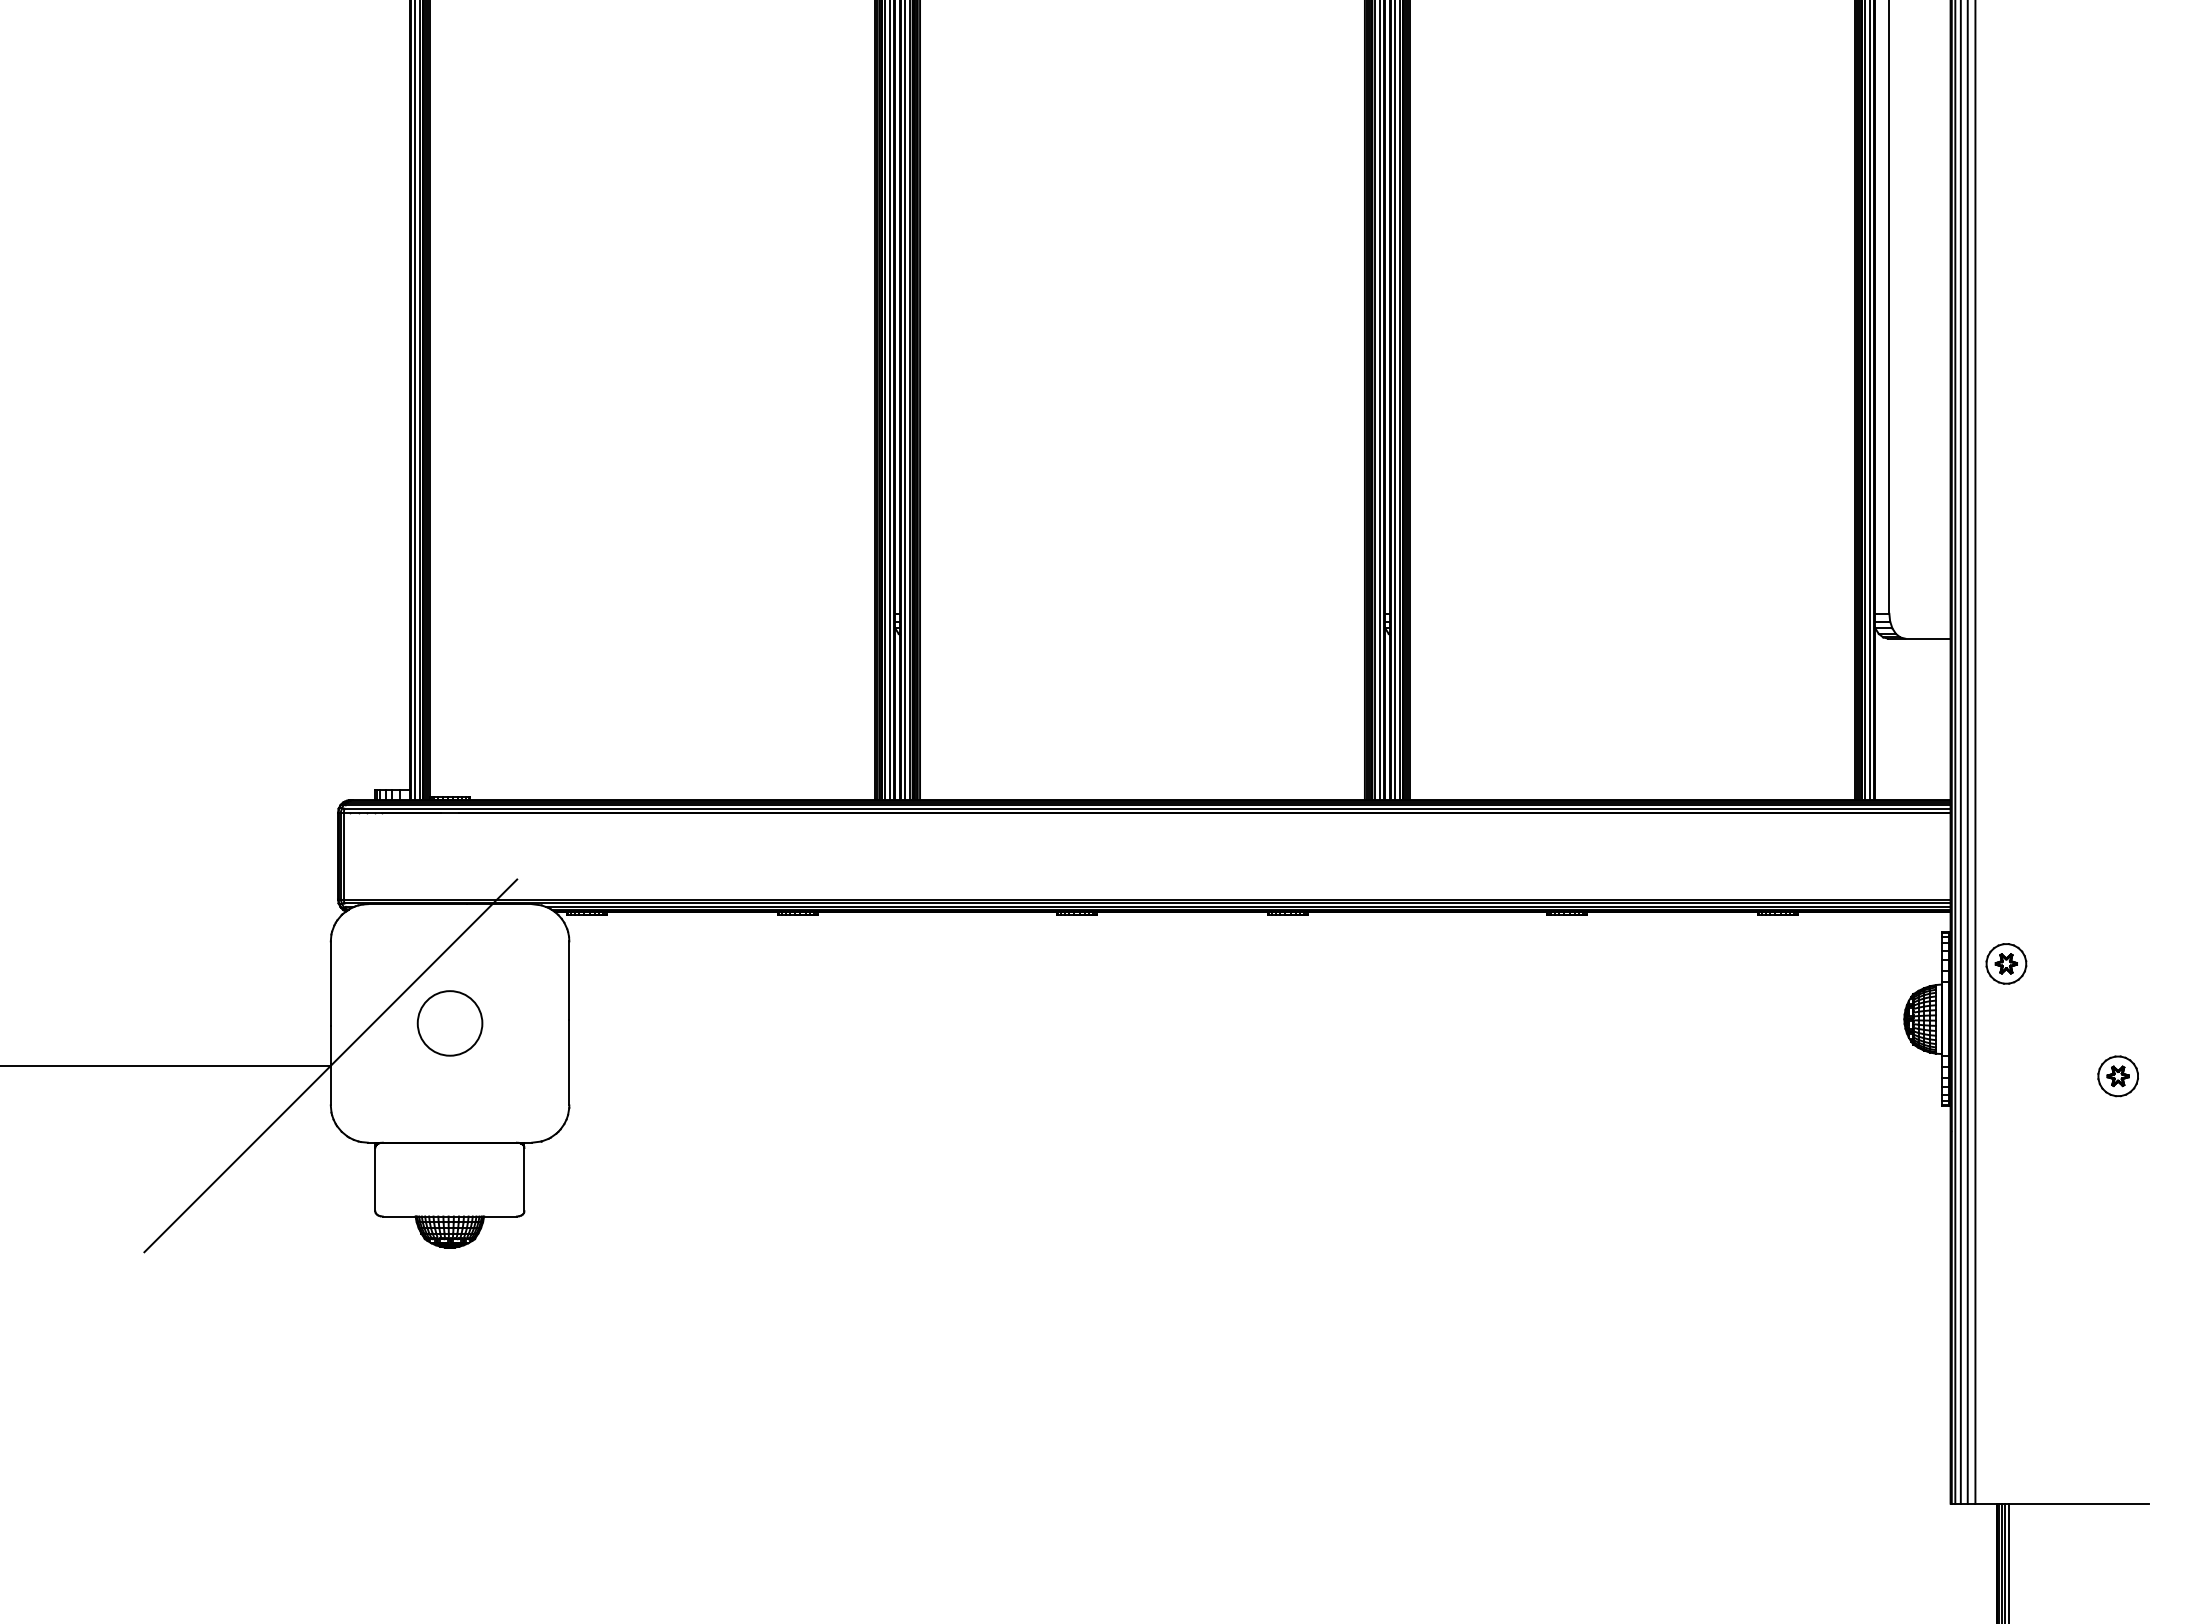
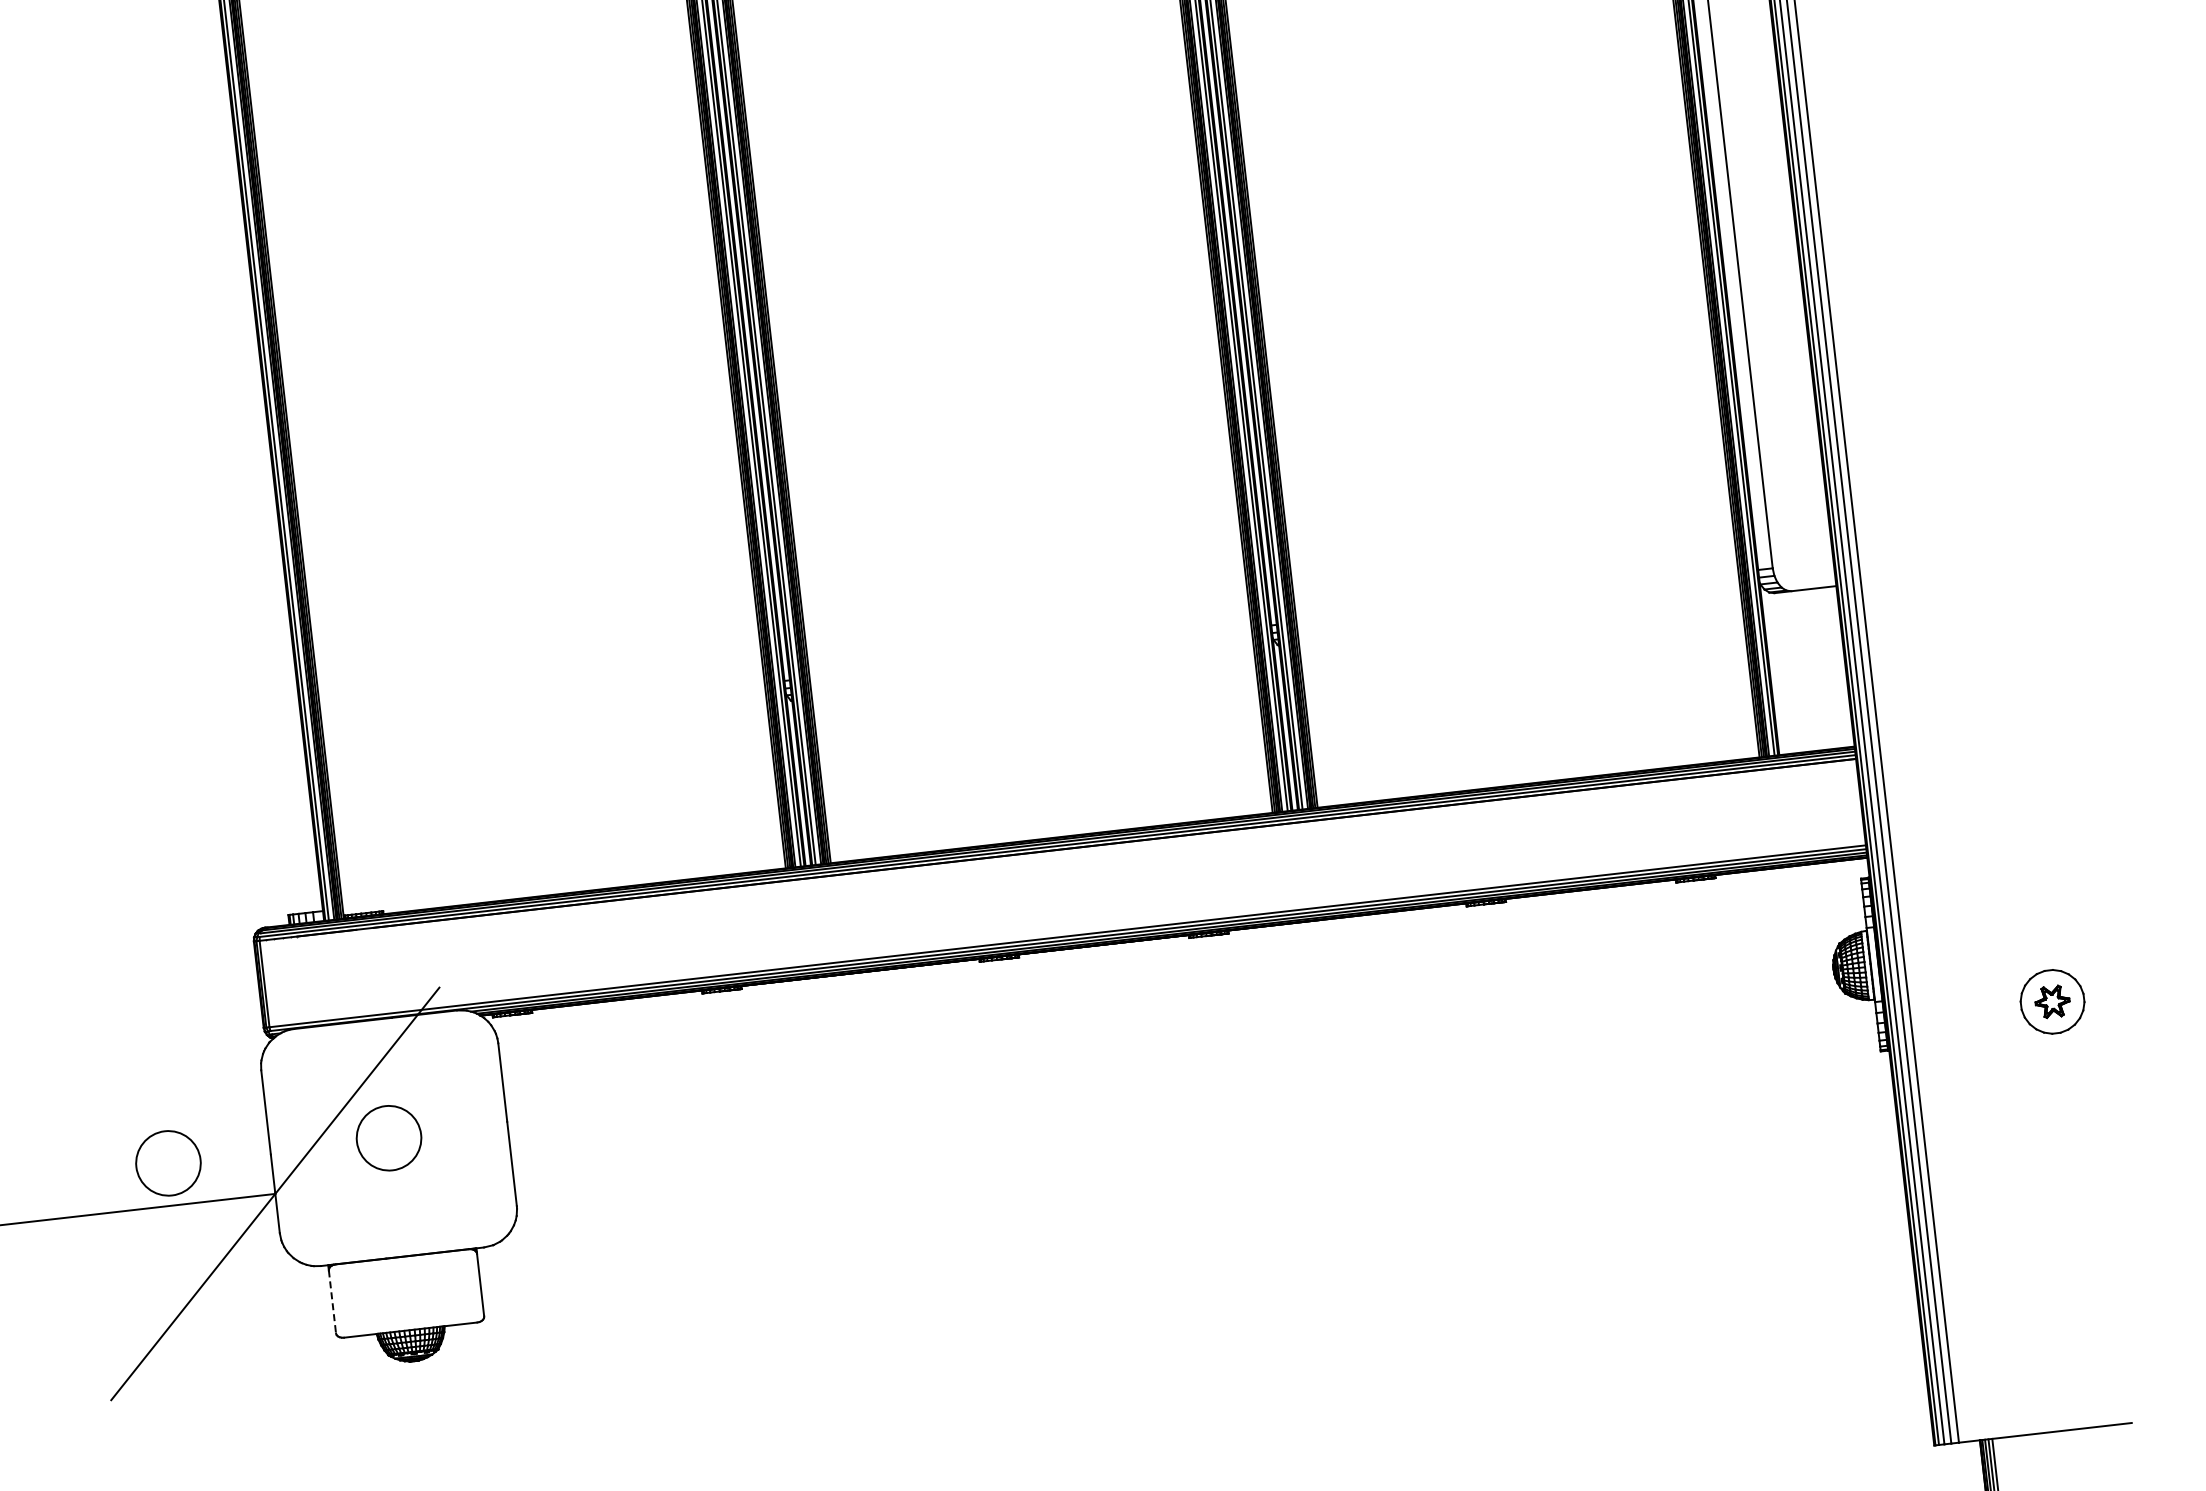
part: (2006, 963) -> (1928, 902), removed
circle: (227, 1023) -> (167, 1163), added
part: (2117, 1076) -> (2051, 1002), size x1.6
line: (375, 1179) -> (332, 1301), solid -> dashed

